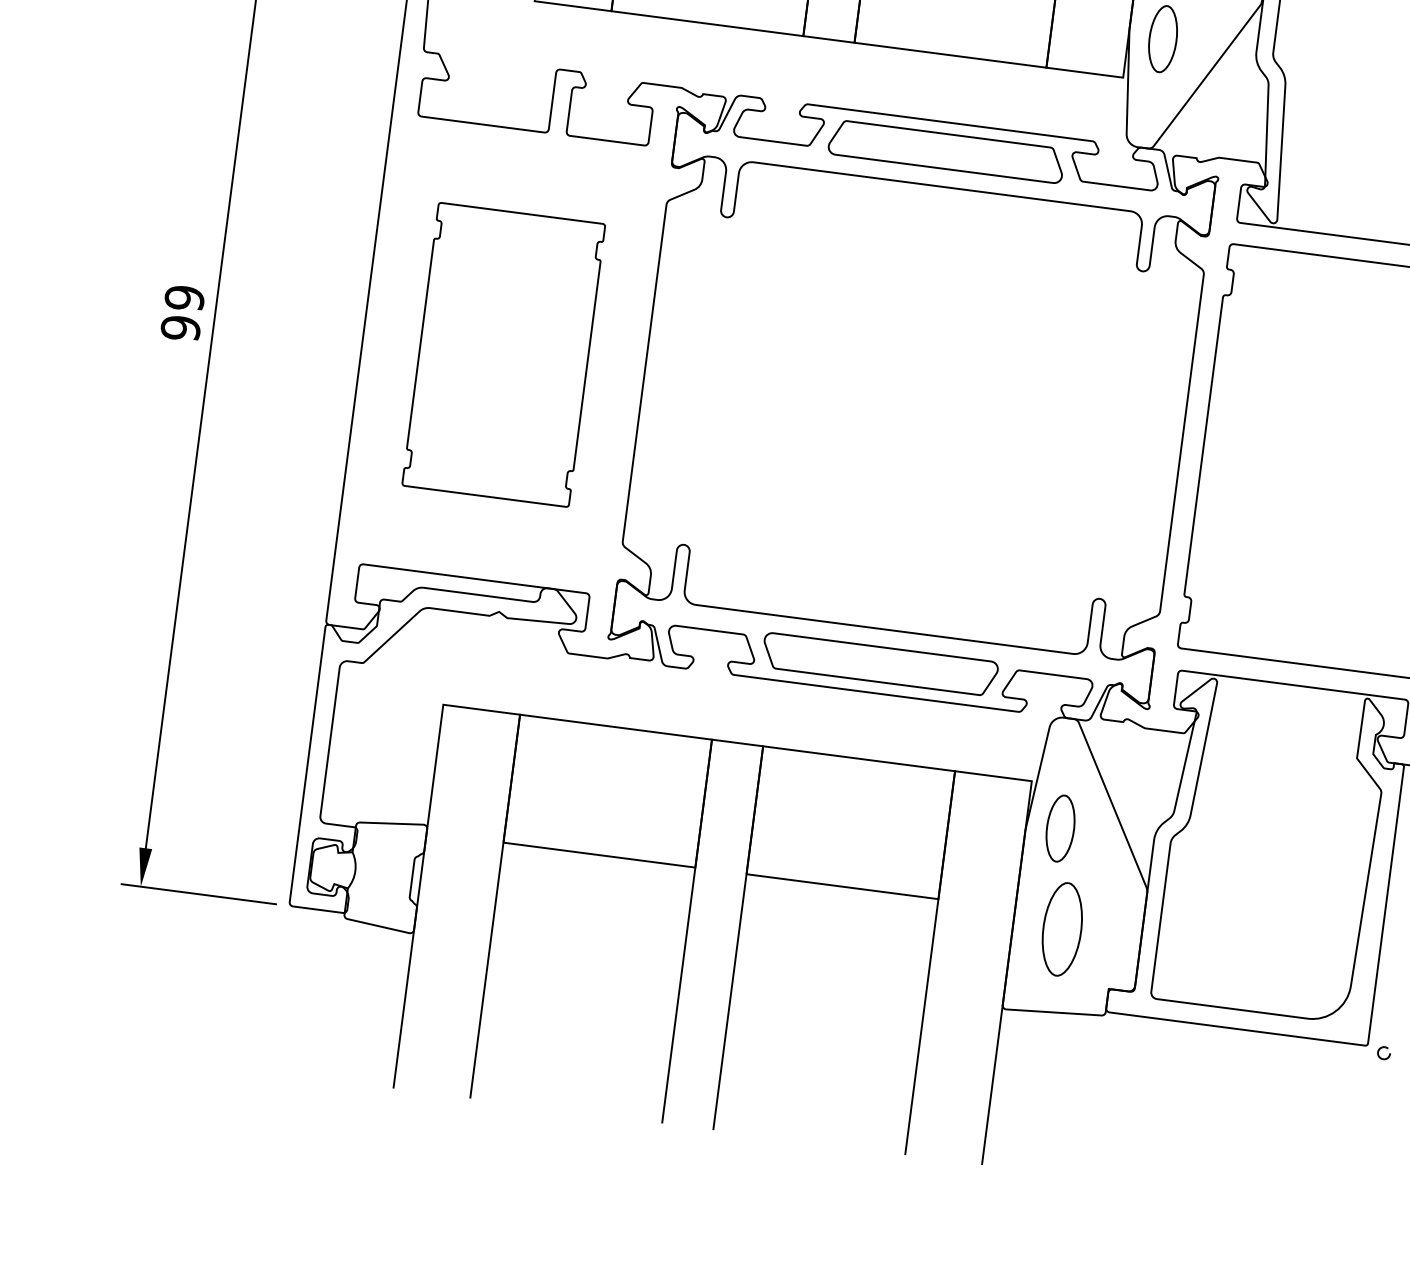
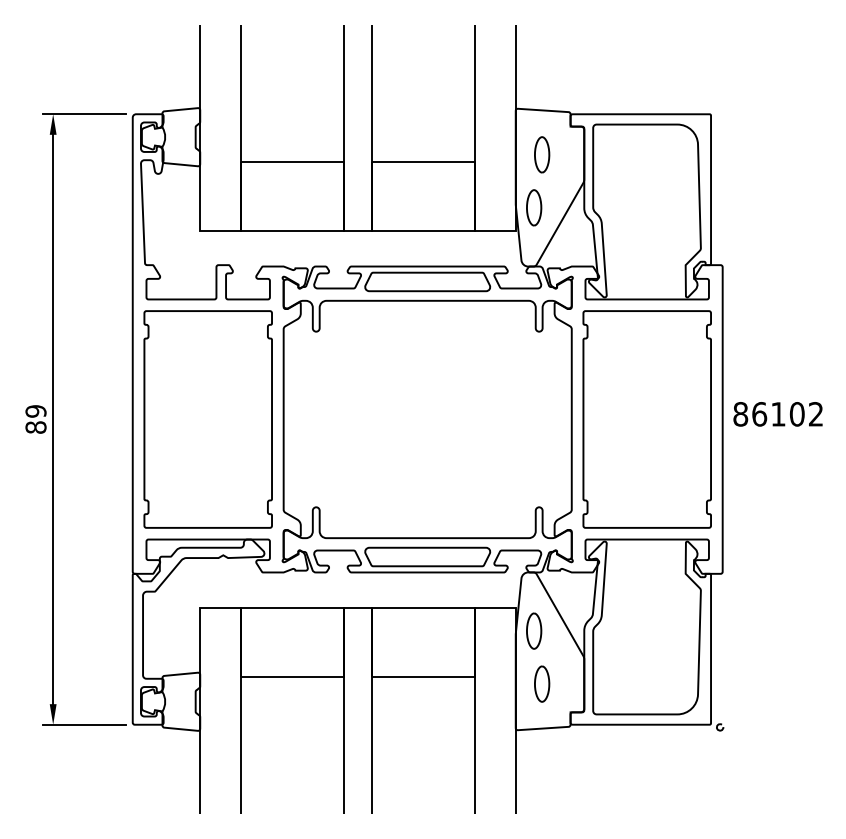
text: (179, 328) -> (35, 427), 99 -> 89
part: (502, 354) -> (207, 419), size x1.43
part: (1063, 928) -> (542, 683), size x0.71

